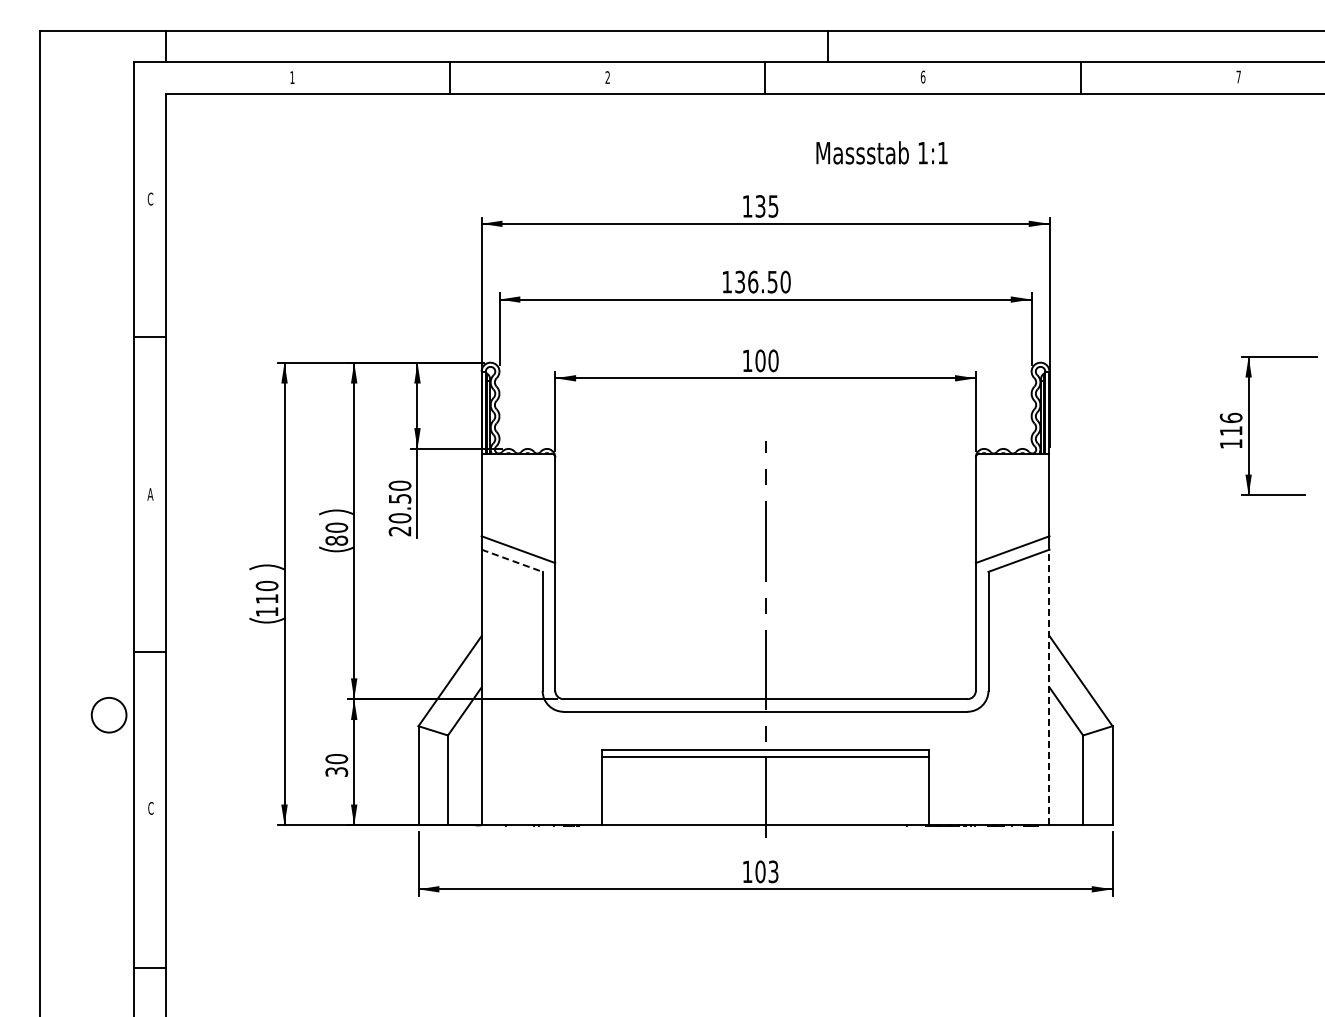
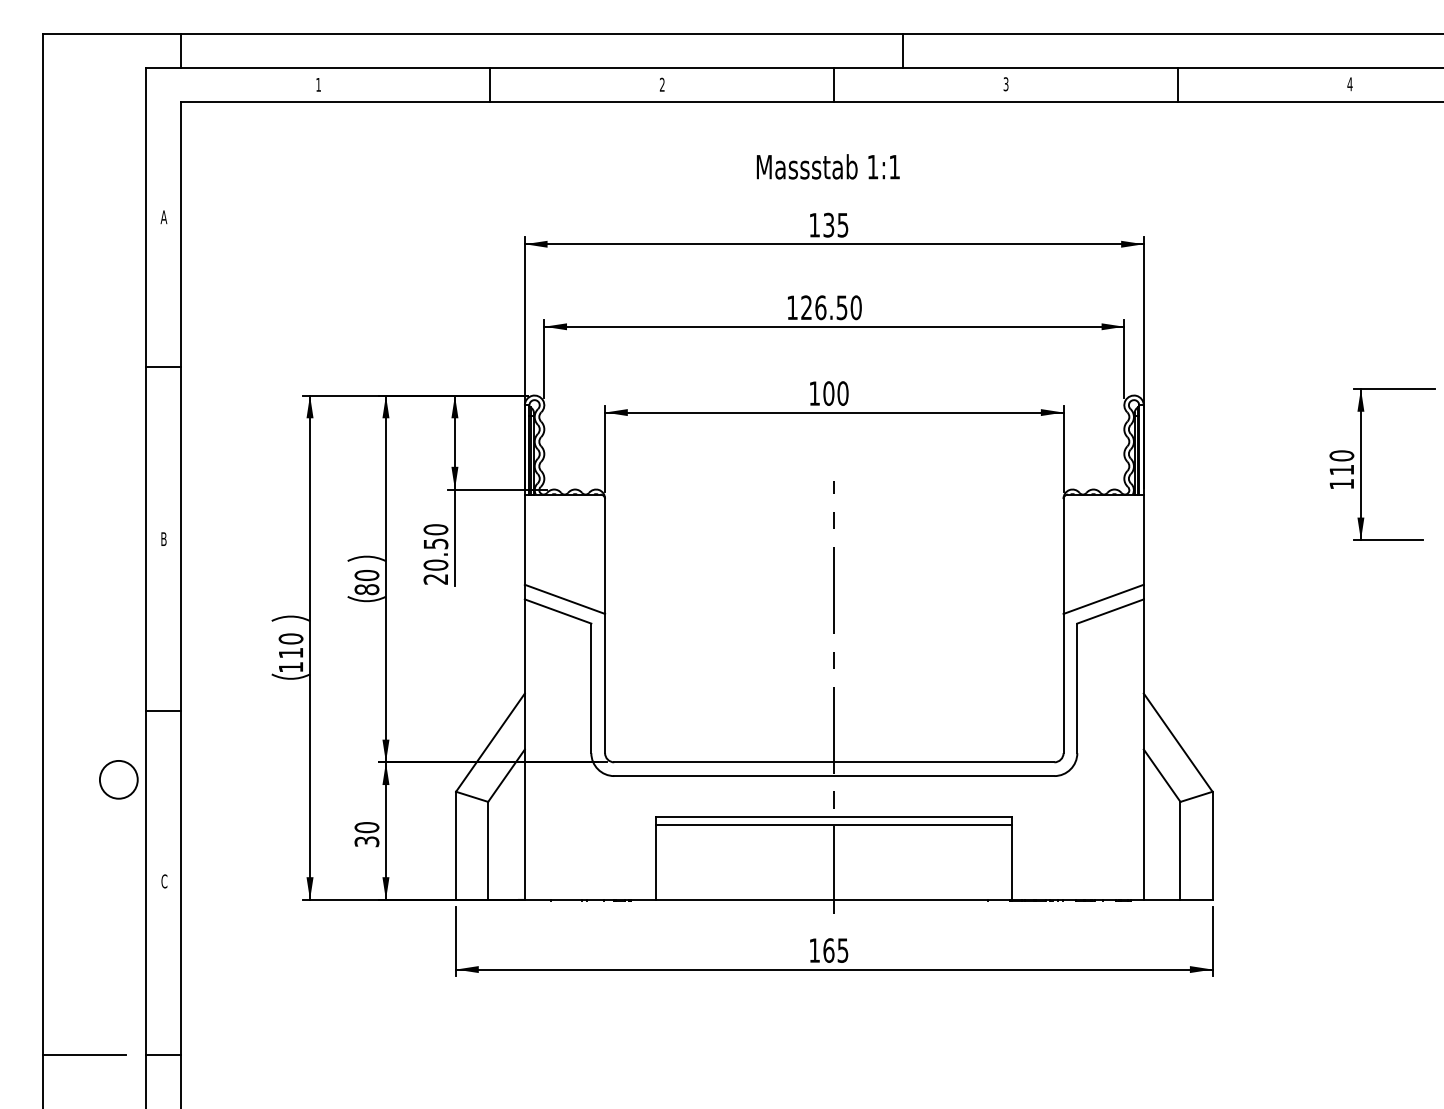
text: (922, 76) -> (1005, 83), 6 -> 3
text: (1238, 76) -> (1349, 83), 7 -> 4
text: (881, 152) -> (827, 166), moved
text: (150, 198) -> (163, 216), C -> A
text: (739, 282) -> (805, 308), 136.50 -> 126.50
text: (1230, 417) -> (1341, 455), 116 -> 110
text: (150, 494) -> (163, 539), A -> B
line: (512, 560) -> (558, 611), dashed -> solid
line: (1049, 687) -> (1143, 749), dashed -> solid
text: (766, 871) -> (835, 950), 103 -> 165
line: (77, 967) -> (84, 1054), added

